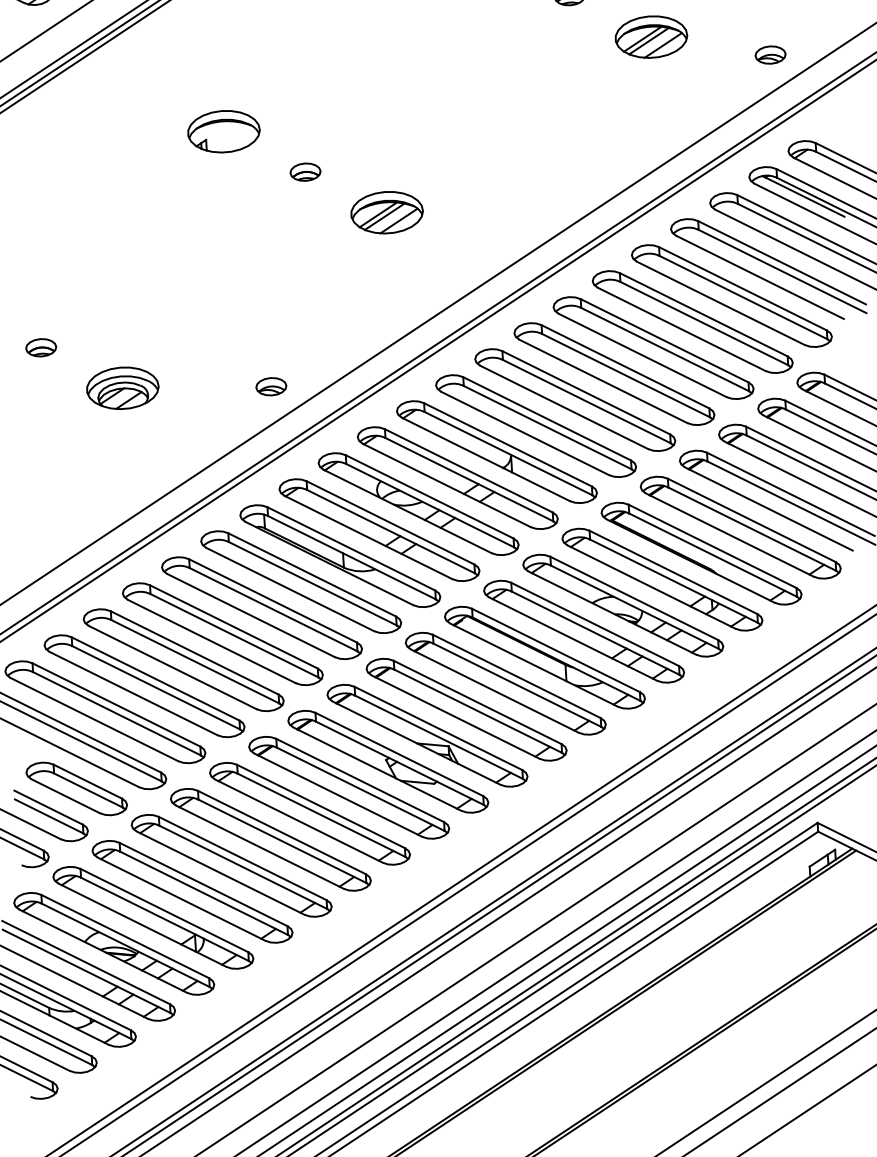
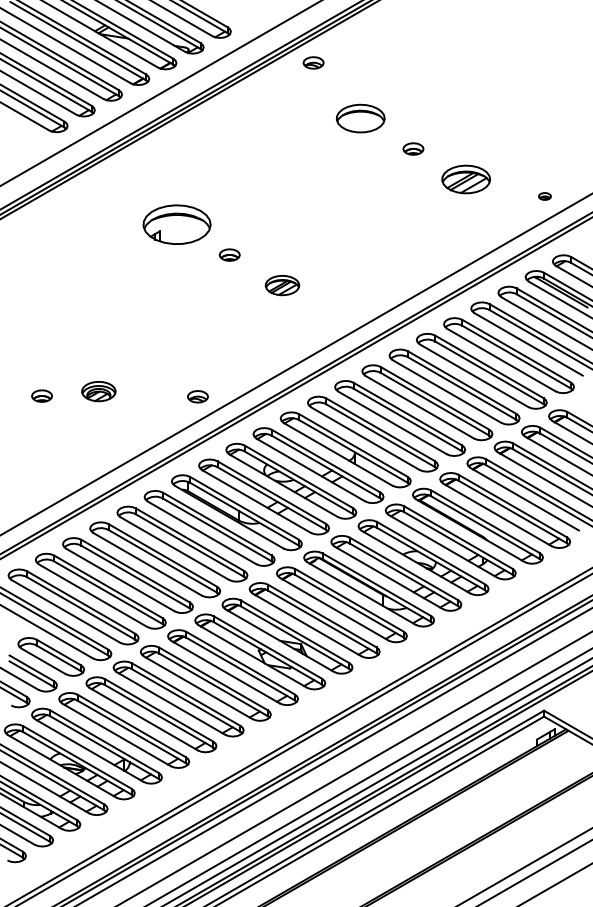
part: (769, 55) -> (544, 196), size x0.6
part: (223, 131) -> (176, 224), size x1.4
part: (387, 212) -> (282, 285), size x0.7
part: (40, 346) -> (41, 395), moved
part: (122, 388) -> (98, 391), size x0.7

